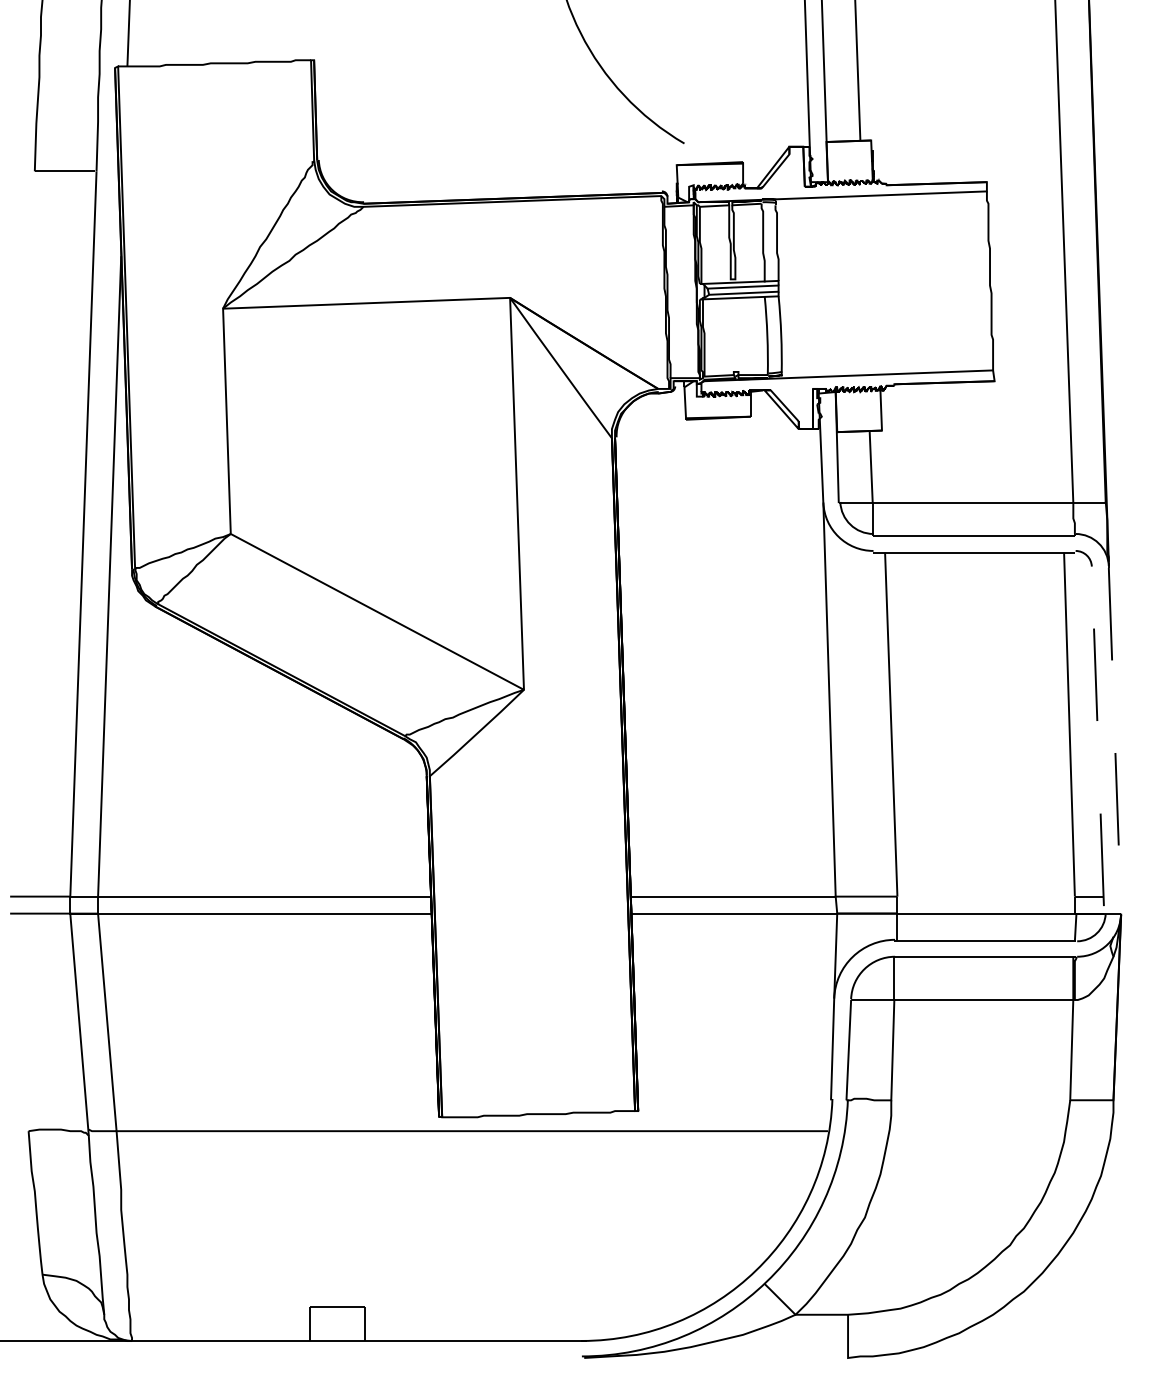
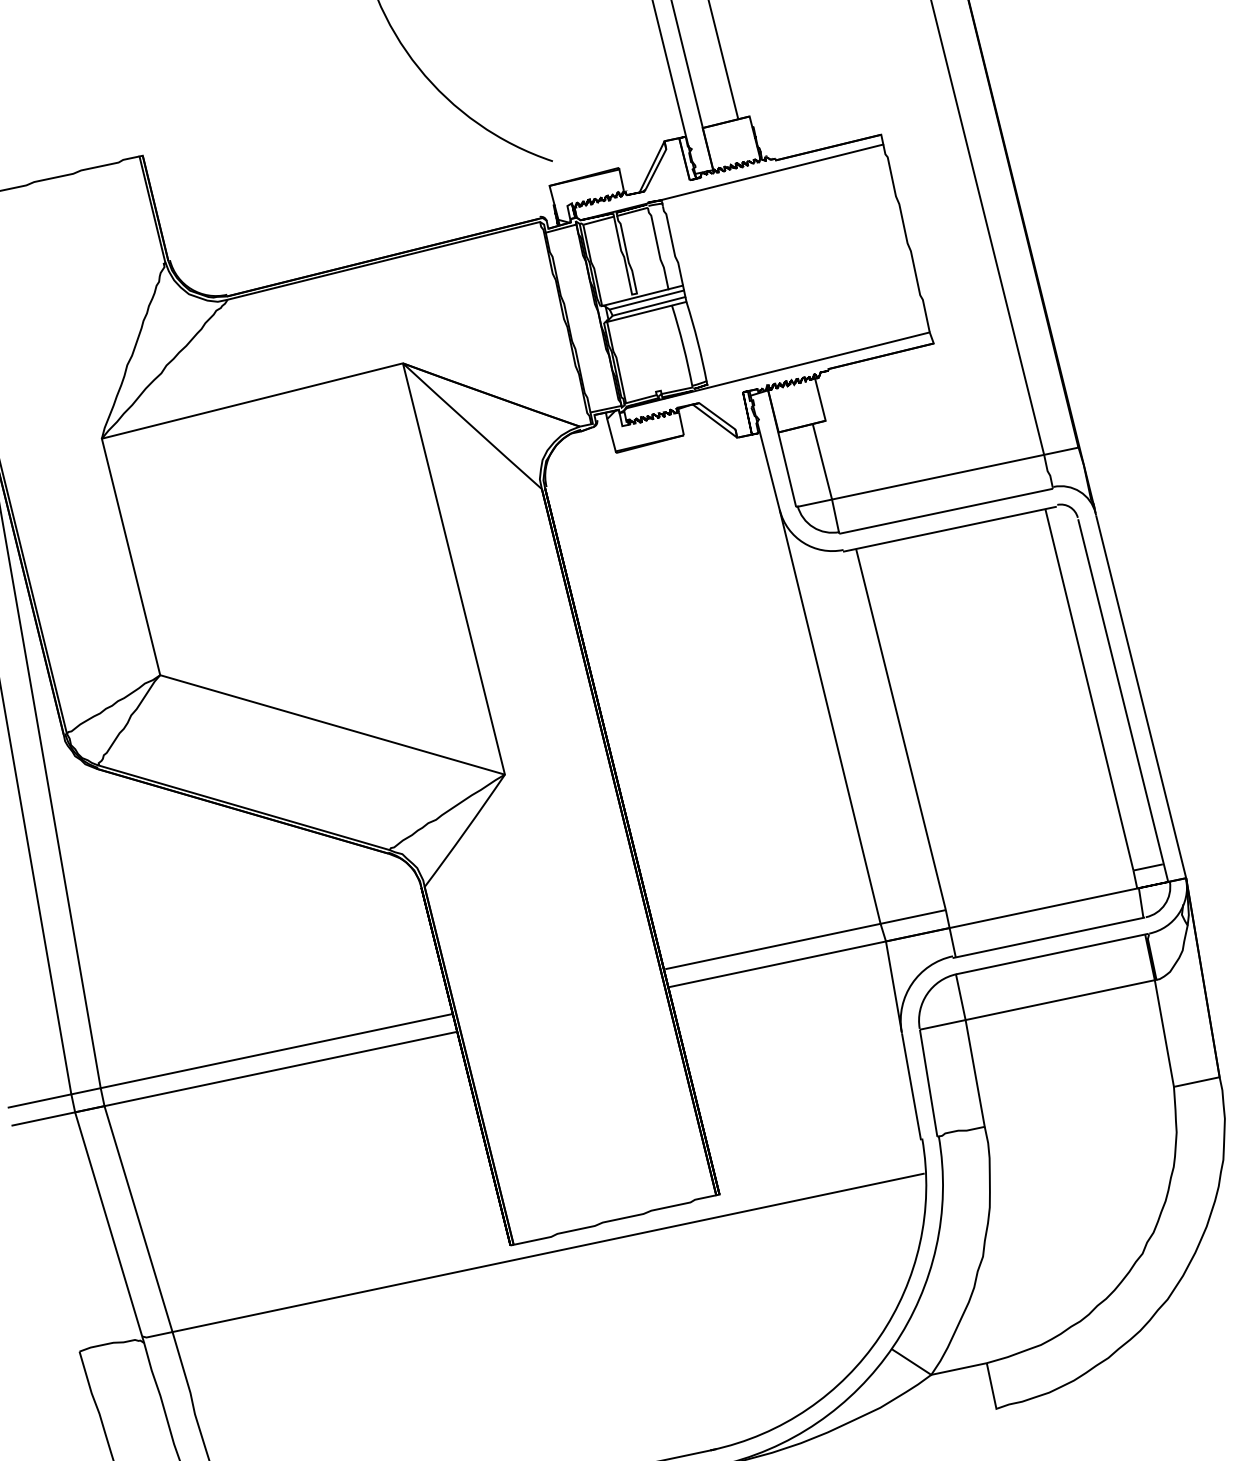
line: (1112, 913) -> (1177, 880), dashed -> solid

